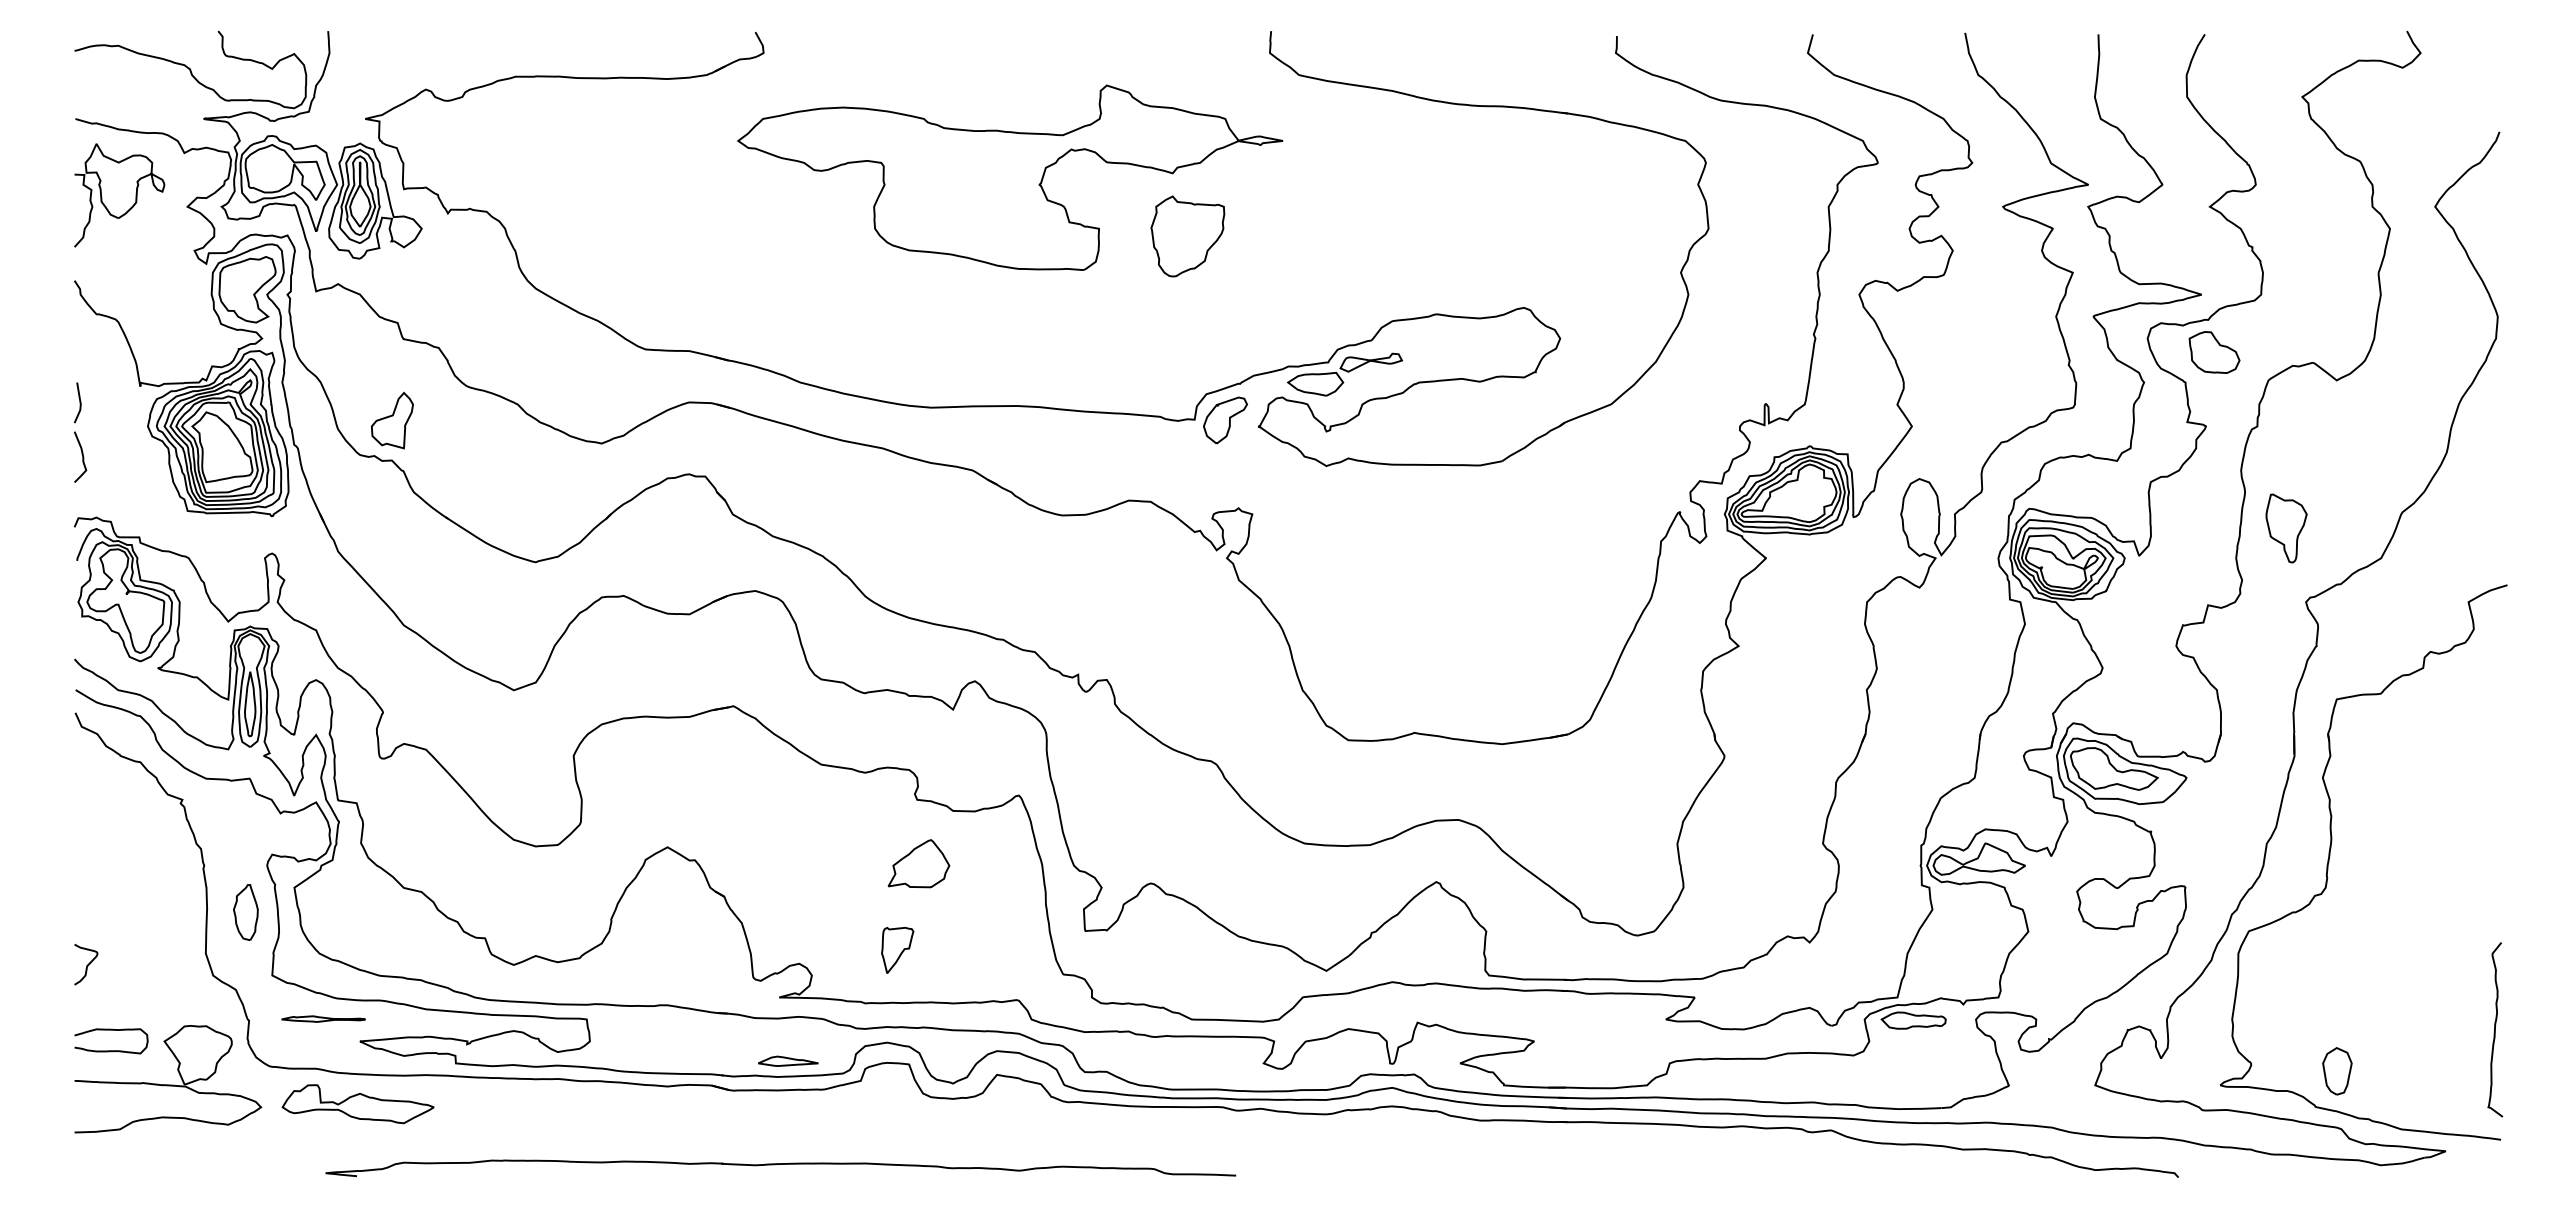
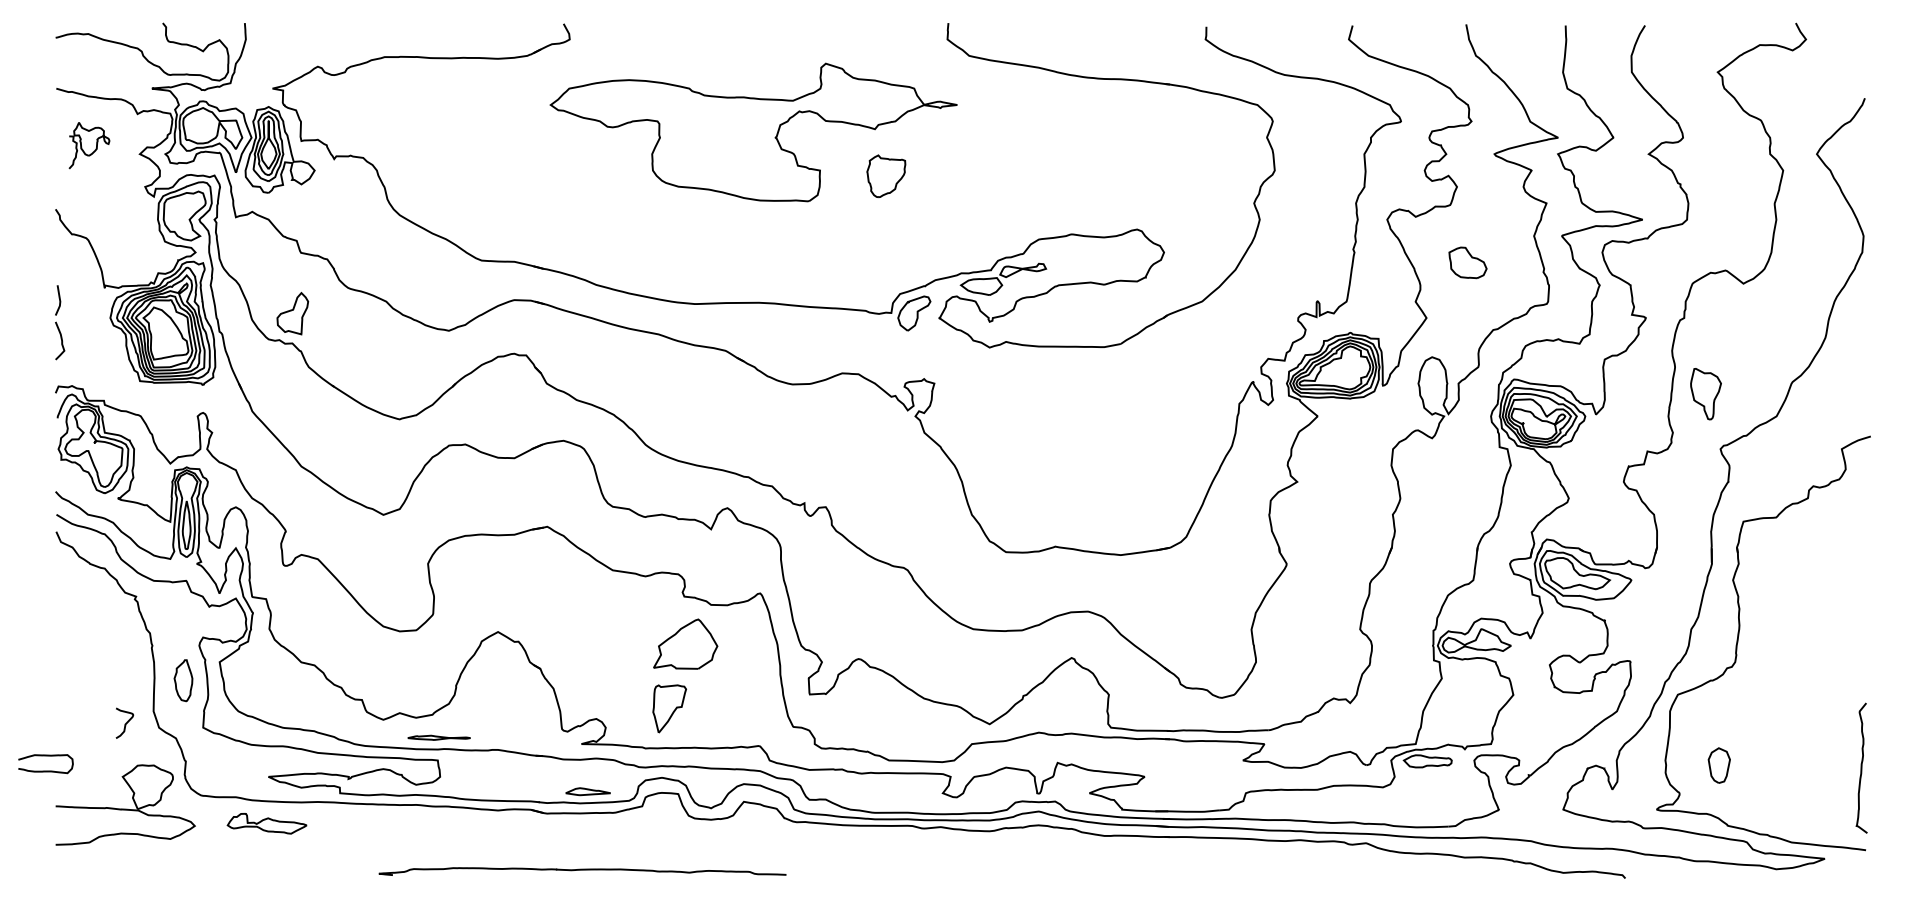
part: (119, 195) -> (89, 145), size x0.6
part: (1187, 236) -> (886, 176), size x0.7
part: (2214, 352) -> (1467, 262), moved
part: (918, 863) -> (685, 644), size x1.4
part: (897, 950) -> (669, 709), size x1.4
curve: (87, 964) -> (125, 723), moved
part: (323, 1018) -> (439, 737), moved
curve: (111, 1050) -> (45, 770), moved
part: (2337, 1071) -> (1719, 765), moved
part: (357, 1104) -> (266, 823), size x0.7
part: (780, 1168) -> (582, 871), size x0.6

